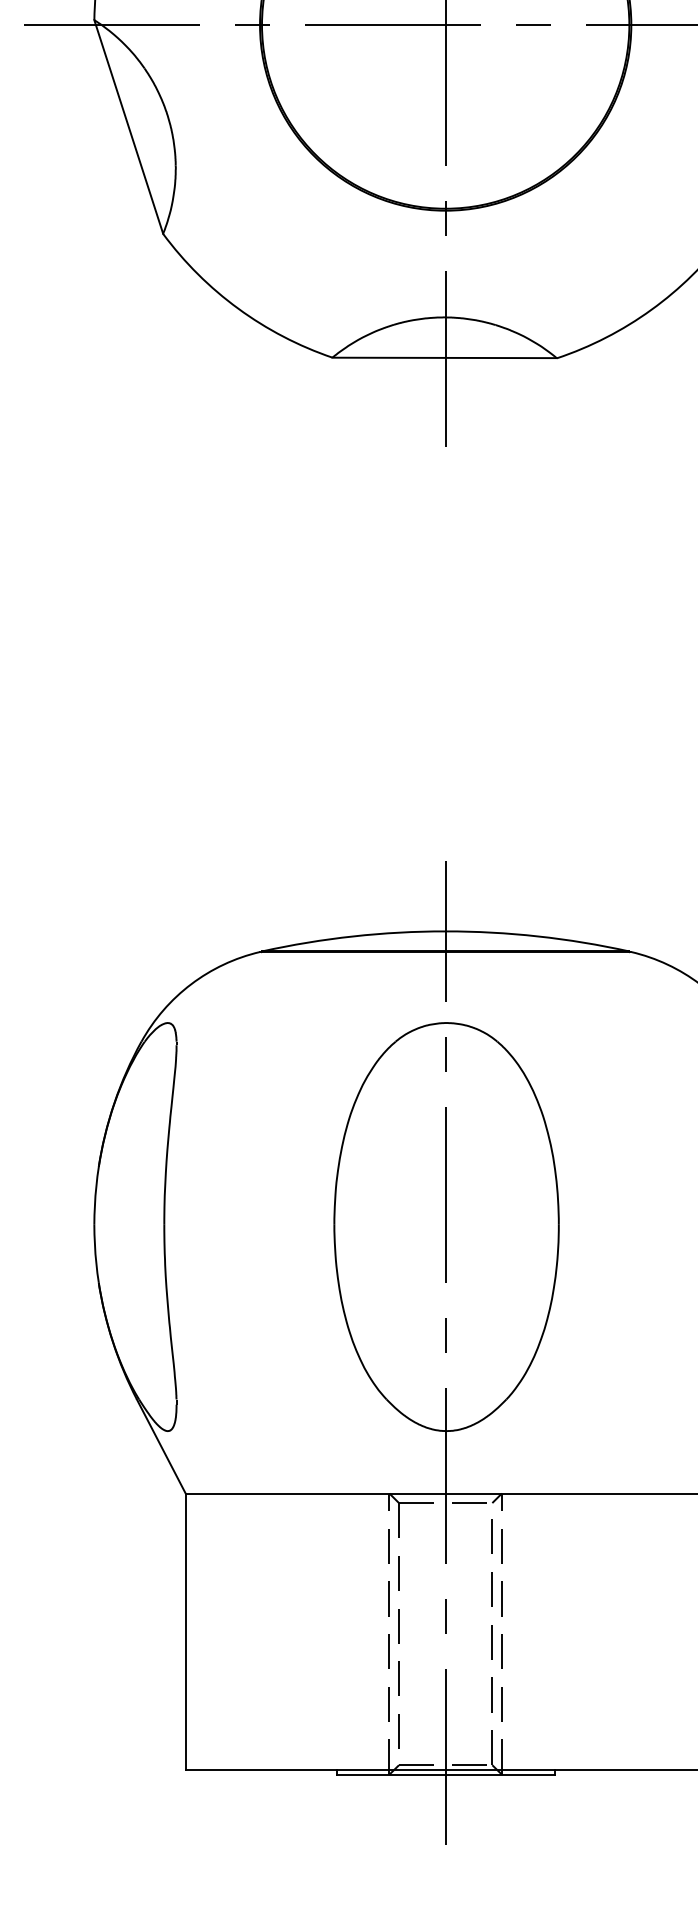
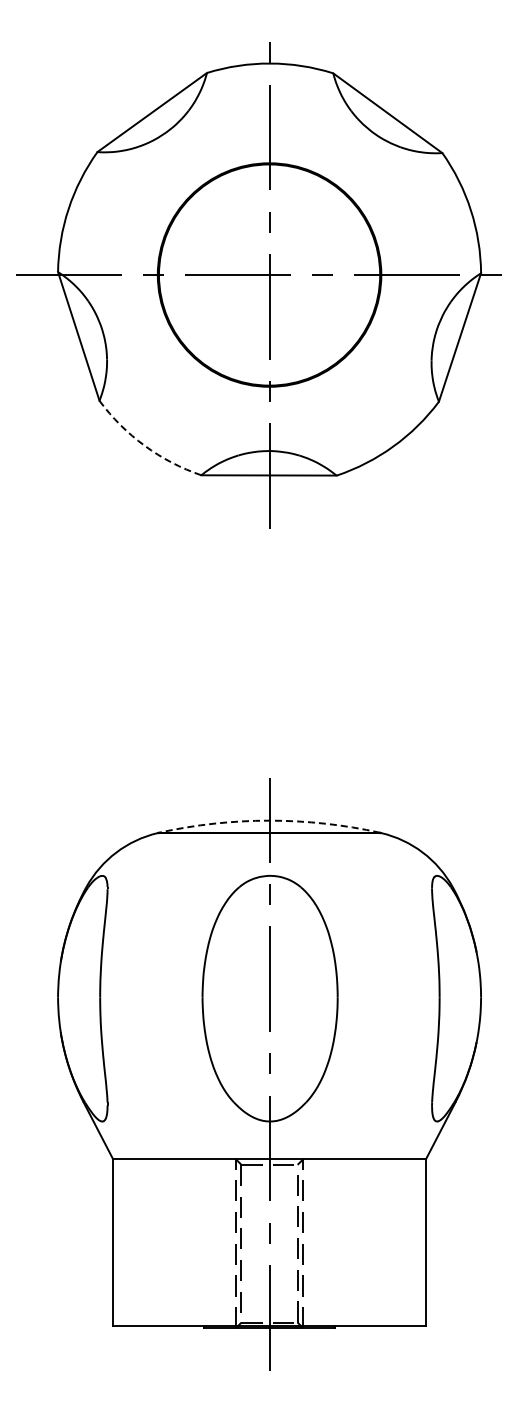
arc: (237, 308) -> (144, 445), solid -> dashed
arc: (445, 931) -> (269, 820), solid -> dashed

